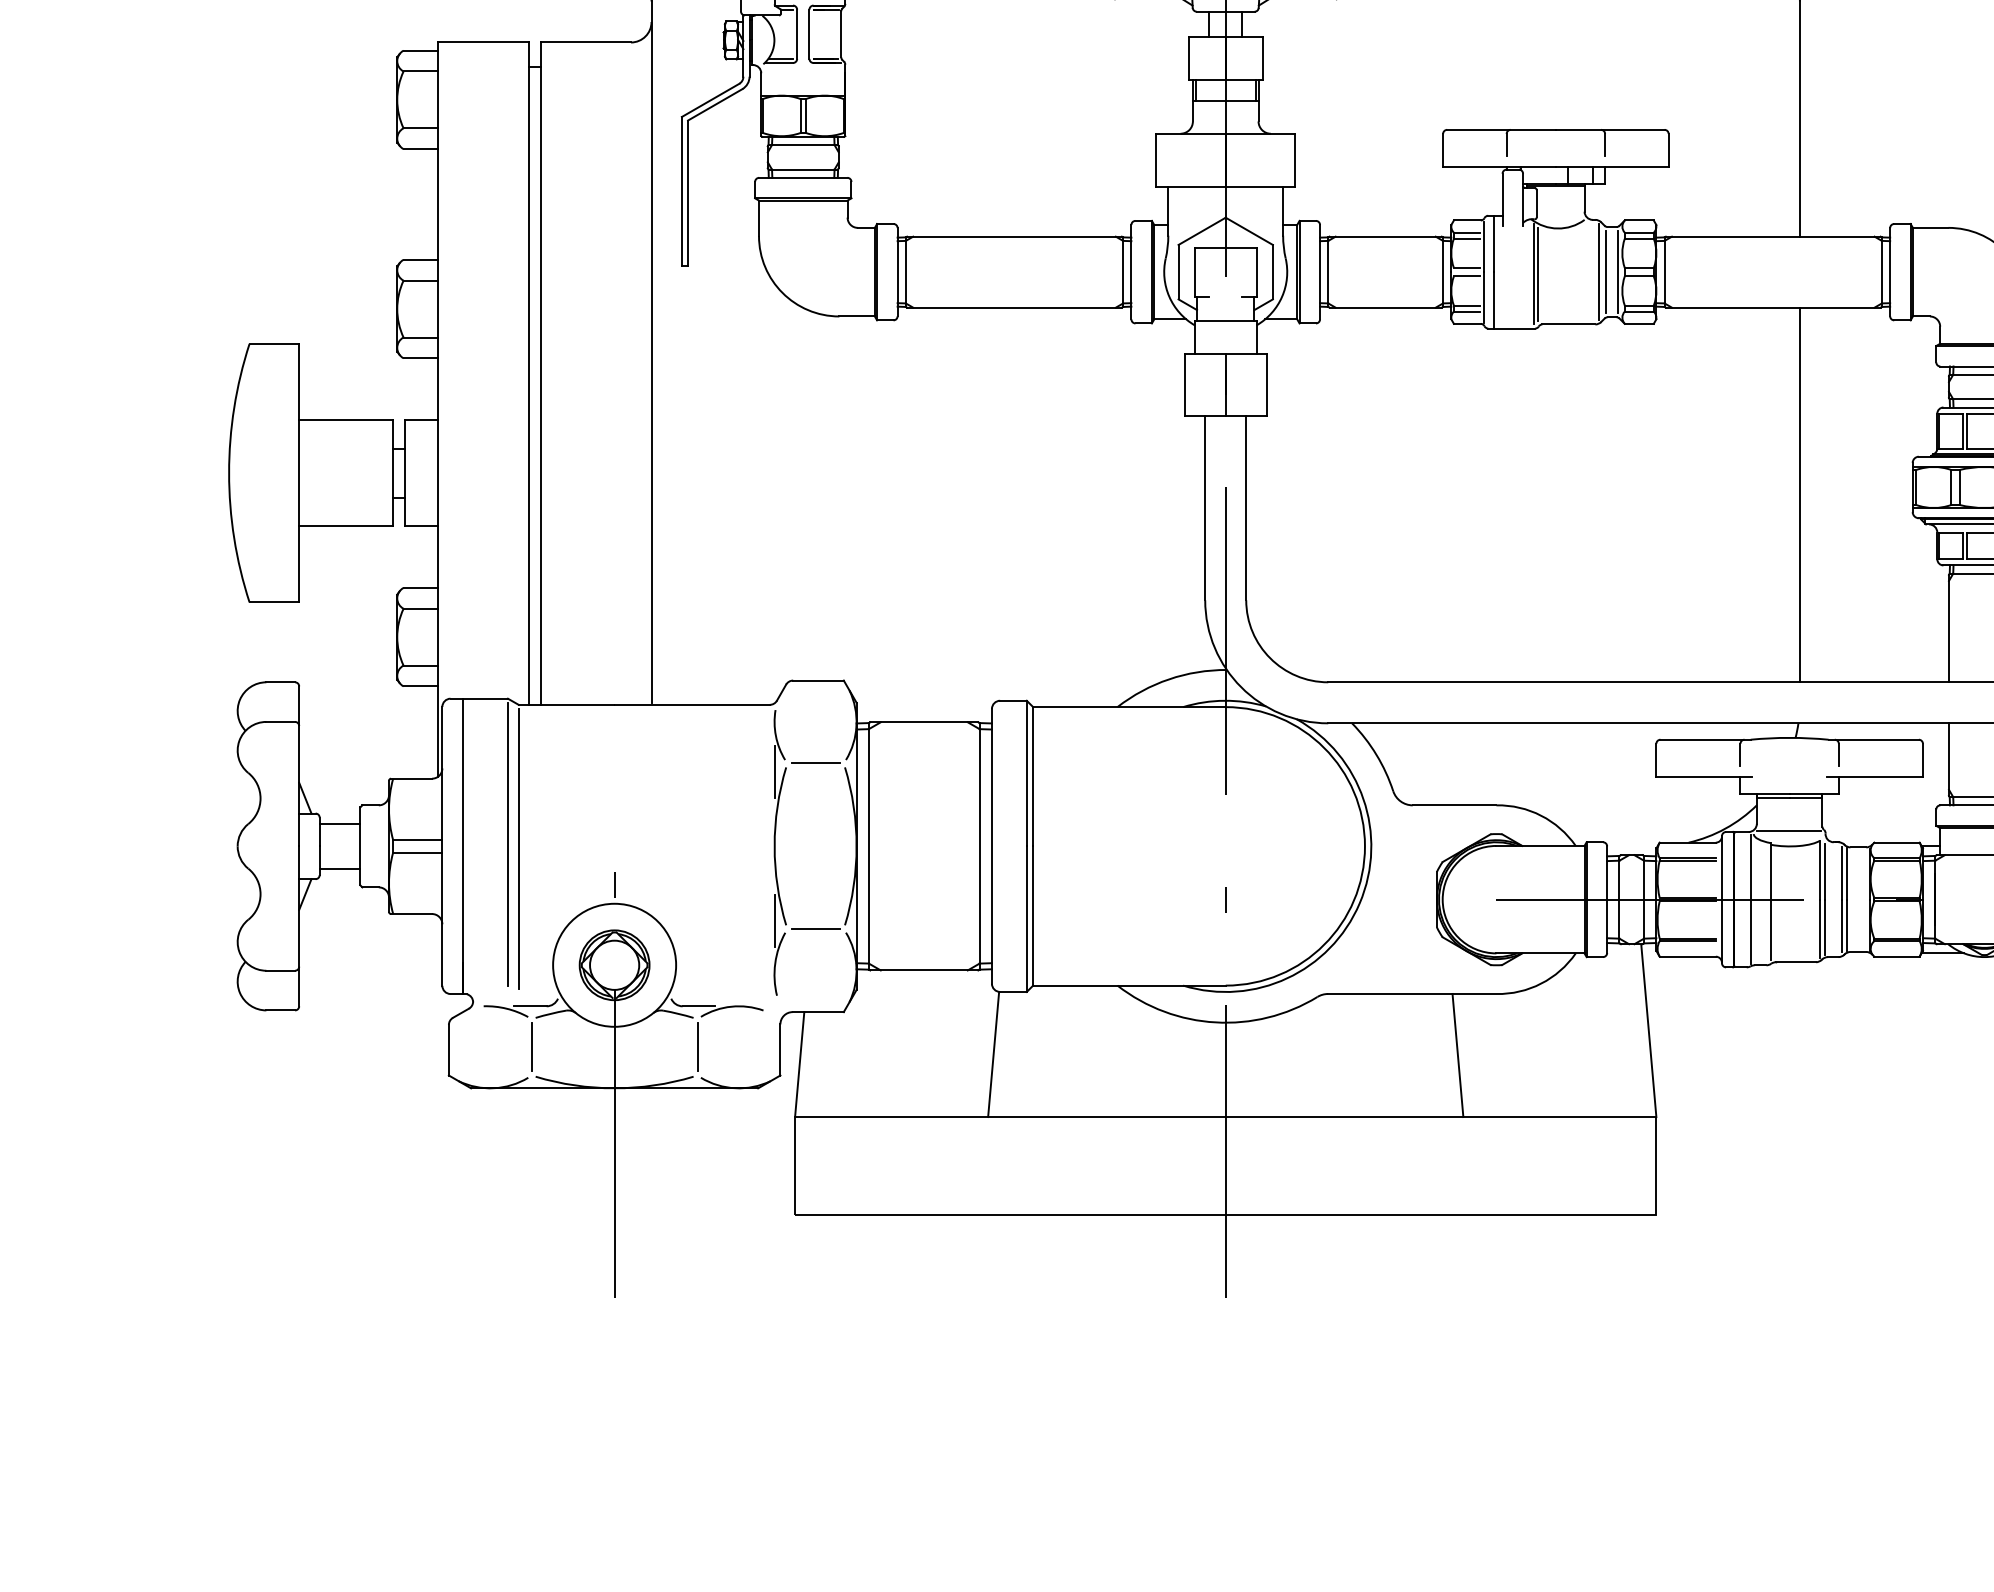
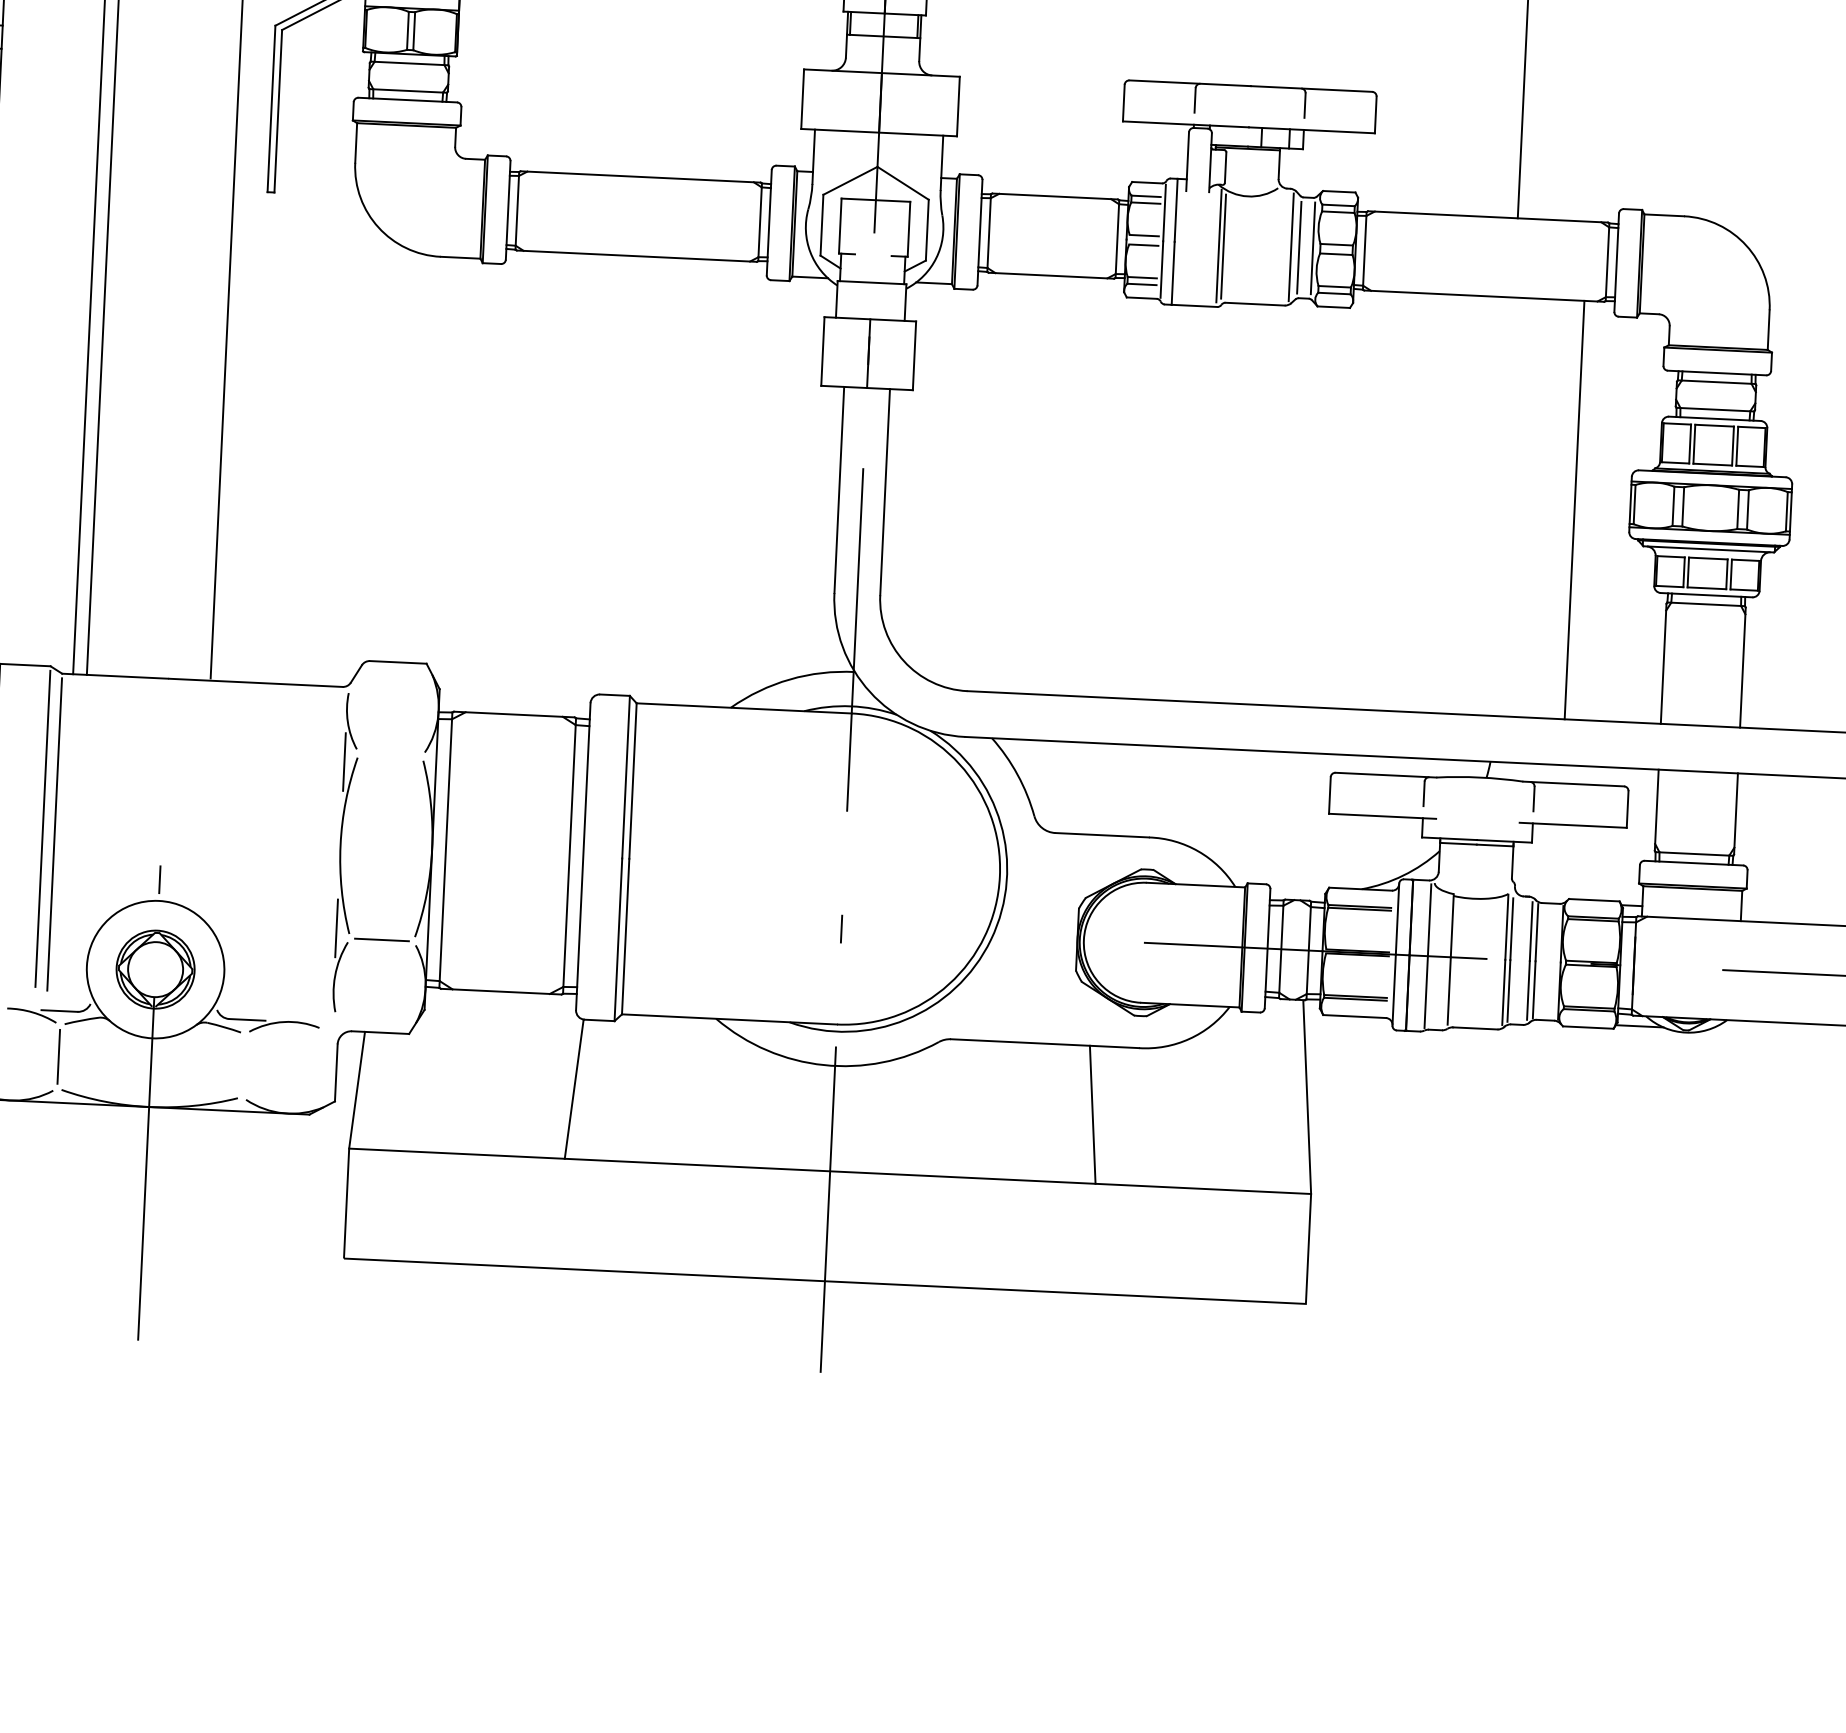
line: (1799, 494) -> (1574, 509), moved
line: (815, 763) -> (390, 754), removed
line: (1789, 830) -> (1474, 880), removed
line: (697, 1047) -> (243, 1065), removed

